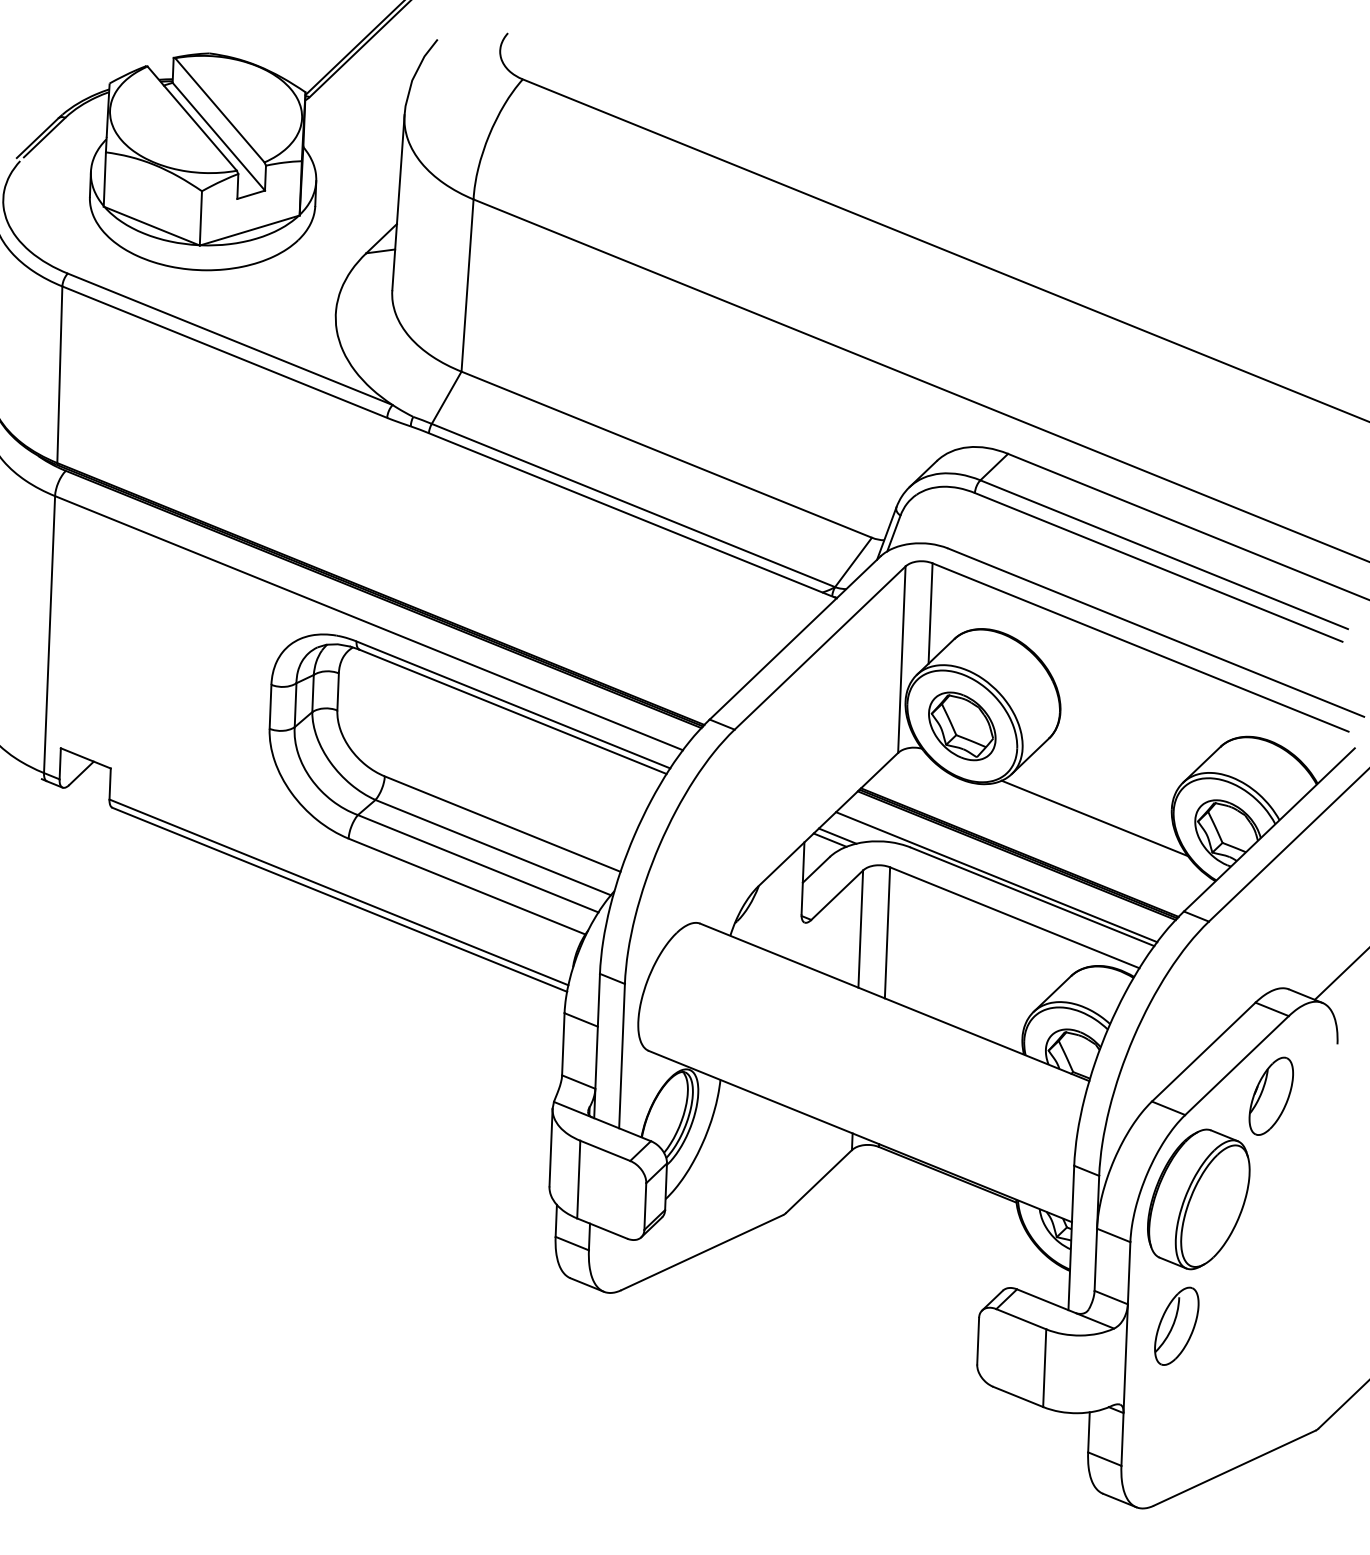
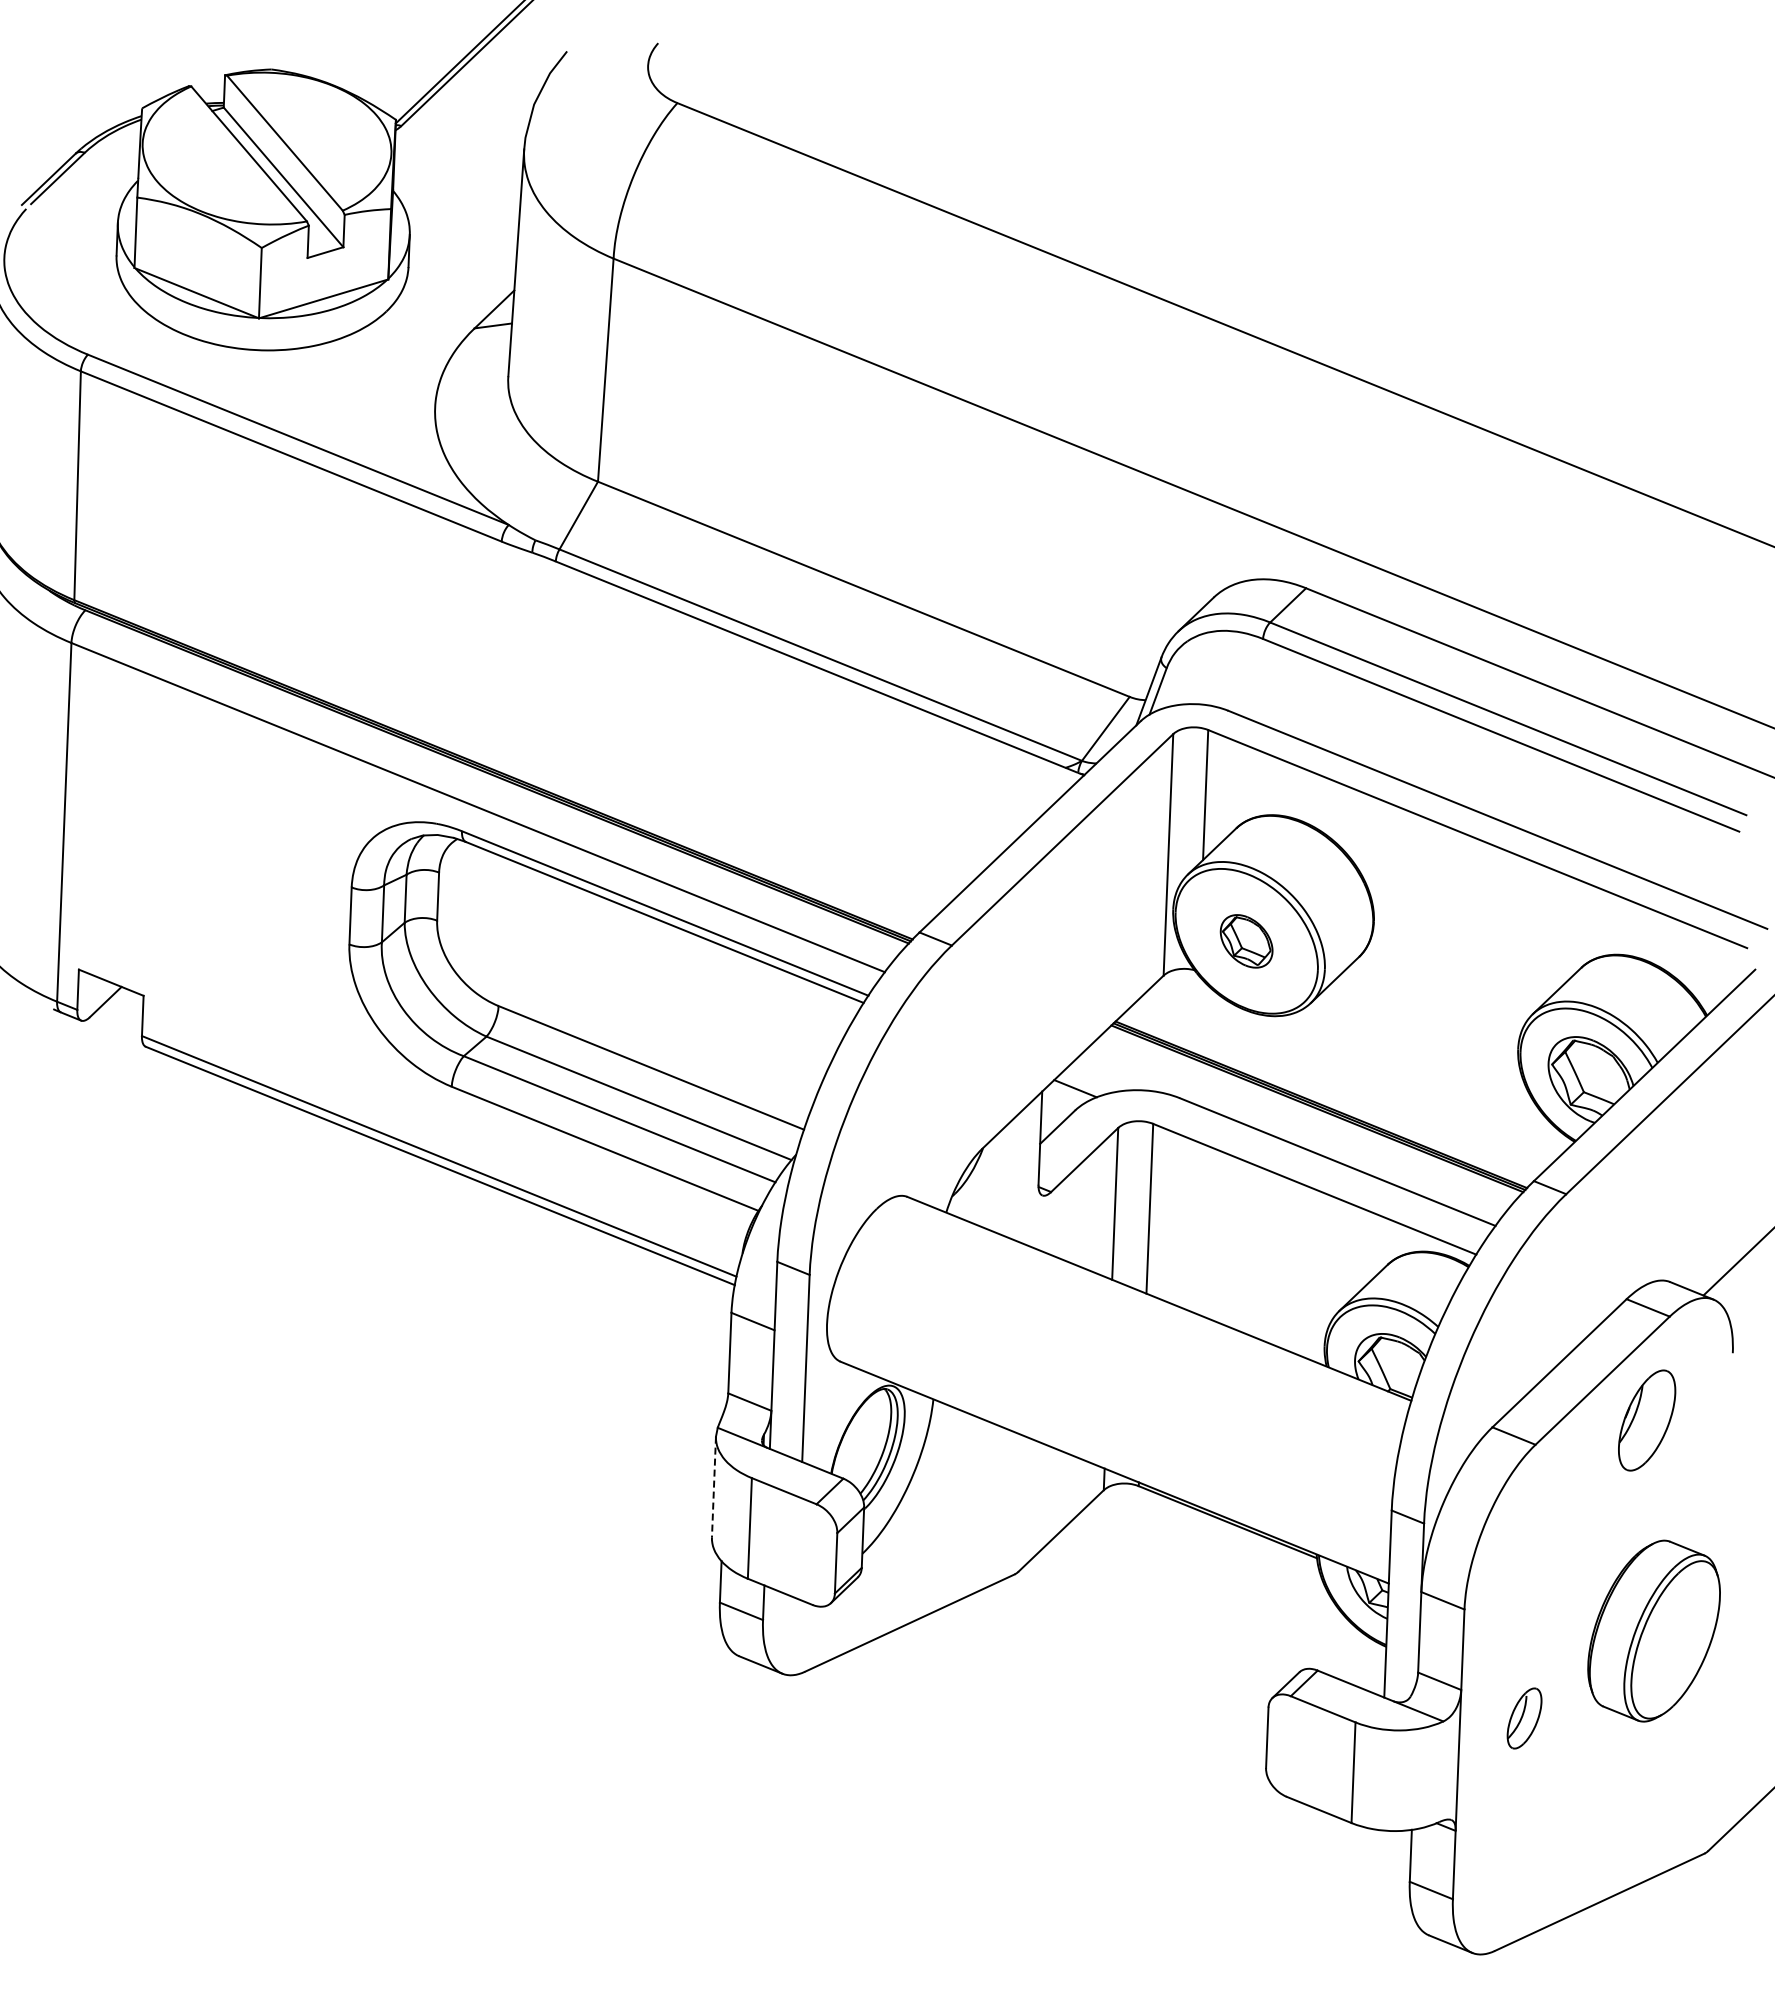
part: (962, 726) -> (1246, 941), size x0.6
line: (1094, 818) -> (1418, 1060), removed
line: (837, 836) -> (1084, 1083), removed
line: (996, 877) -> (1291, 1136), removed
line: (550, 1148) -> (713, 1487), solid -> dashed
part: (1198, 1198) -> (1653, 1630), moved
part: (1176, 1326) -> (1524, 1718), size x0.6

